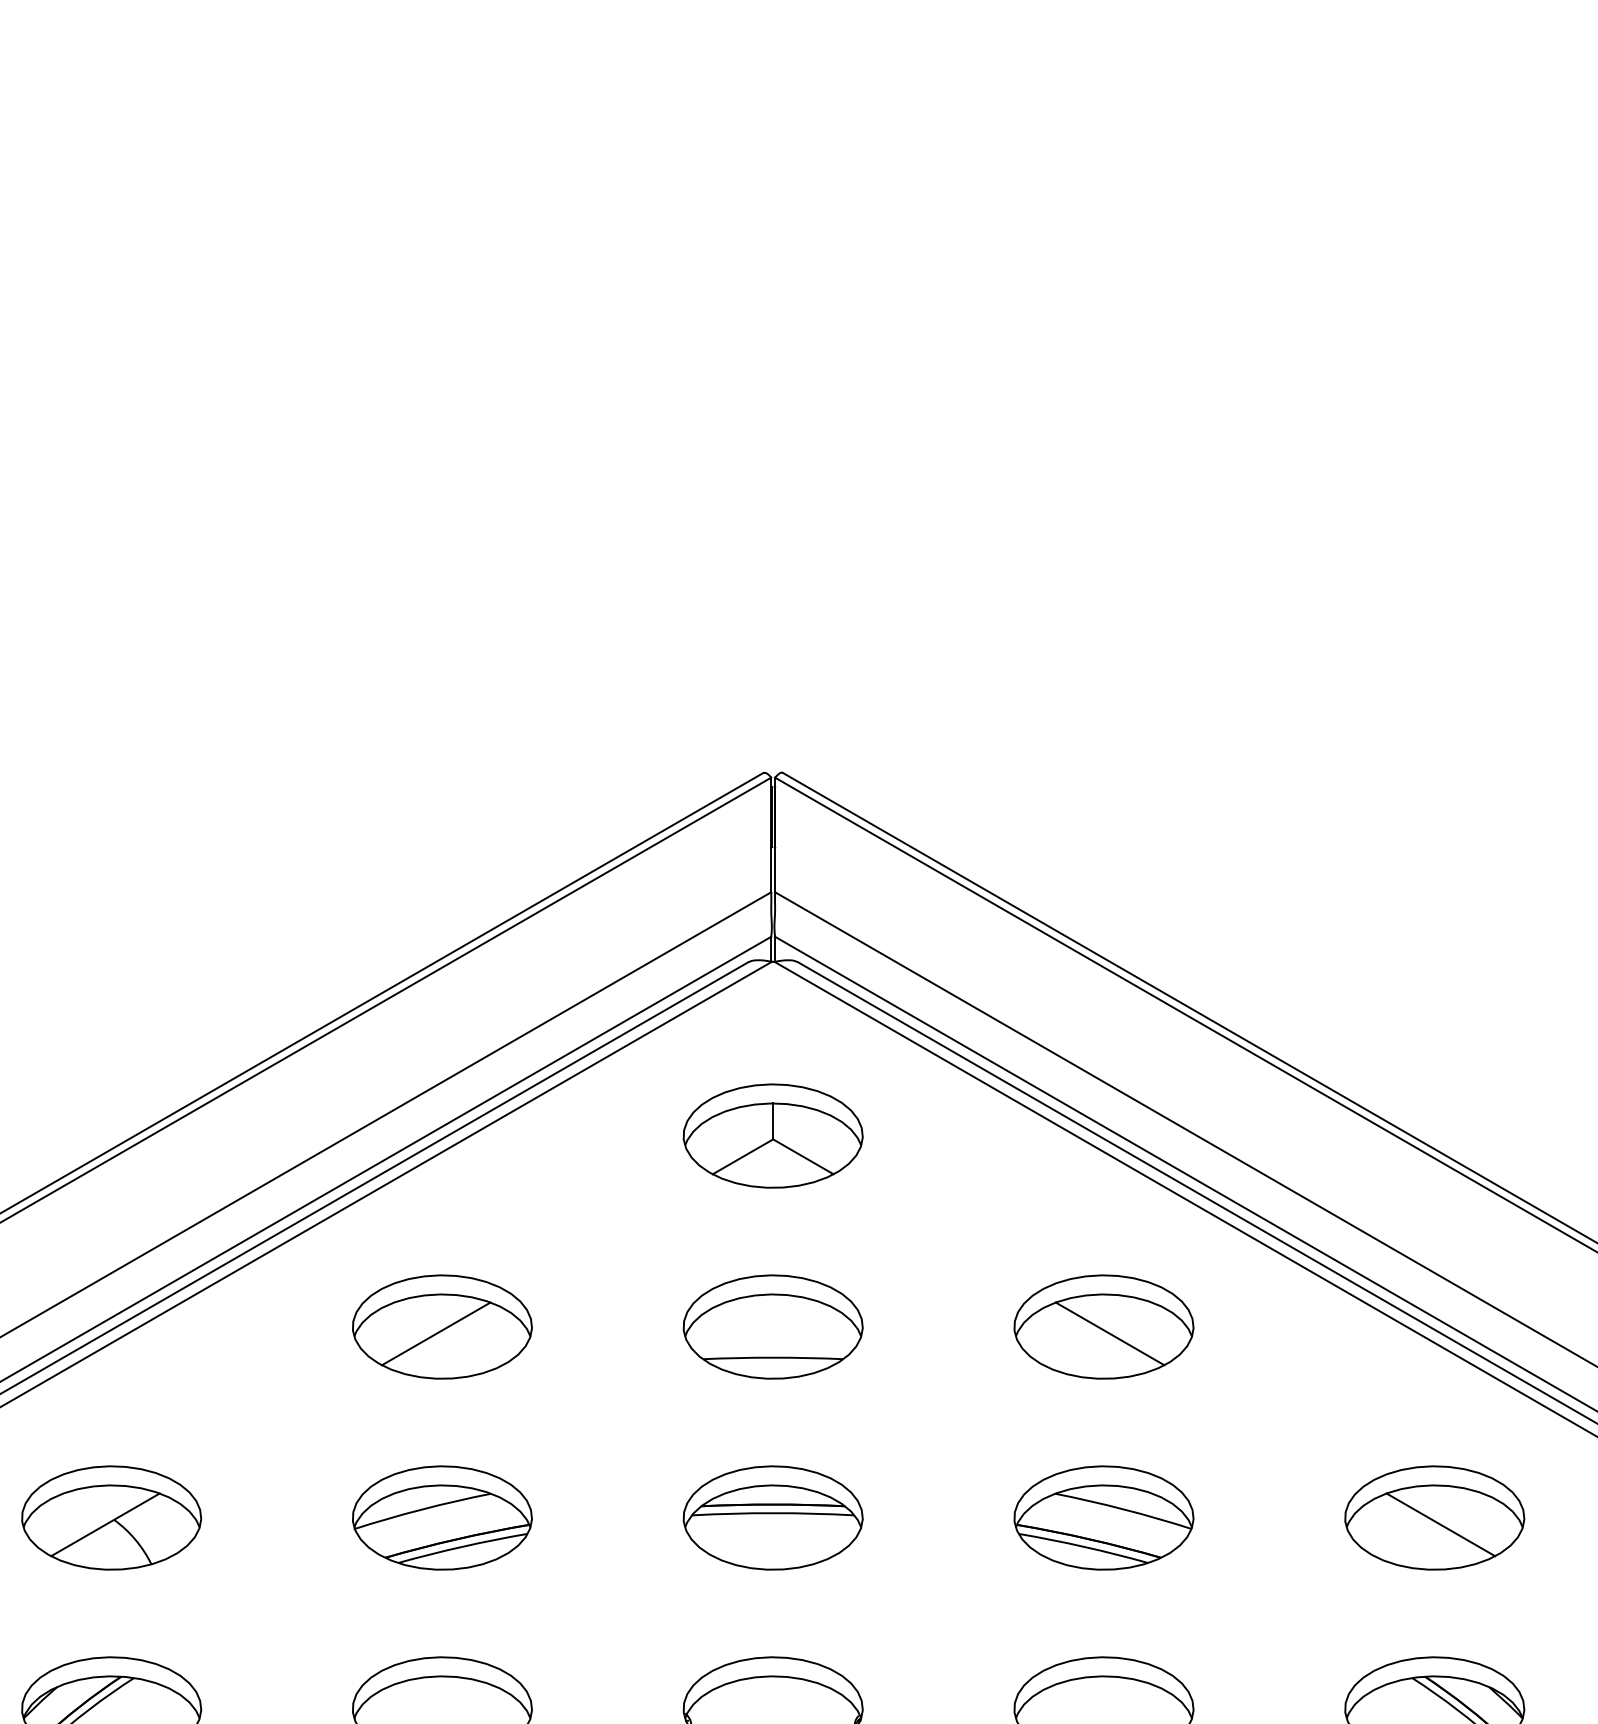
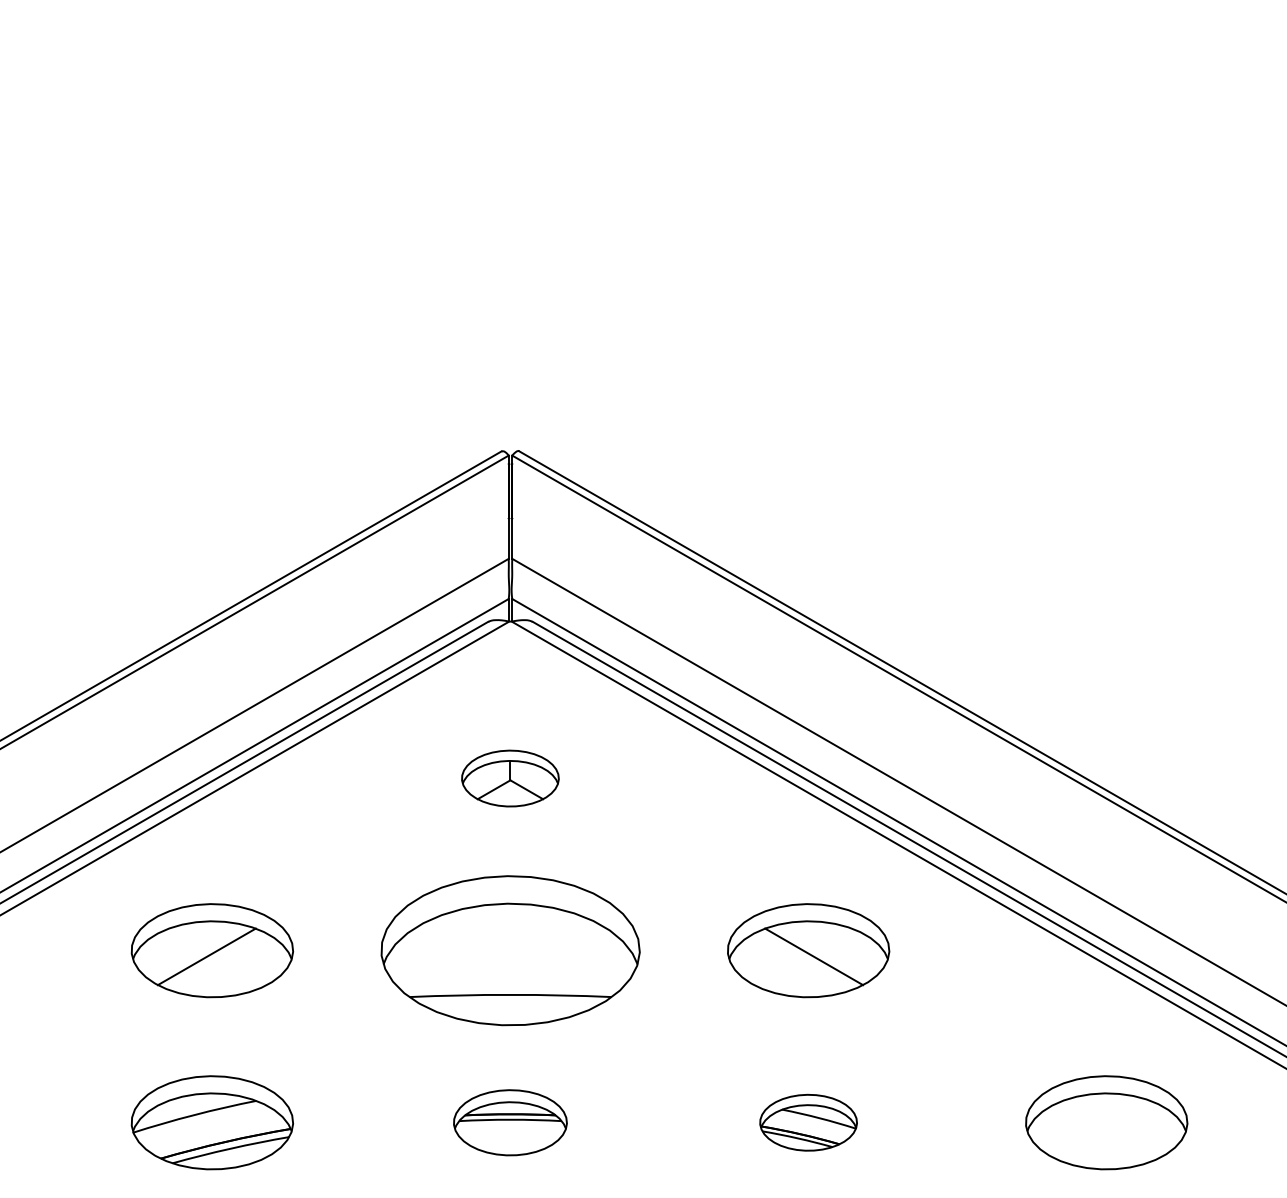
part: (772, 1135) -> (509, 778), size x0.6
part: (772, 1326) -> (509, 950), size x1.6
part: (772, 1517) -> (509, 1122), size x0.7
part: (1103, 1517) -> (808, 1122), size x0.6
line: (1440, 1524) -> (1111, 1128), removed

